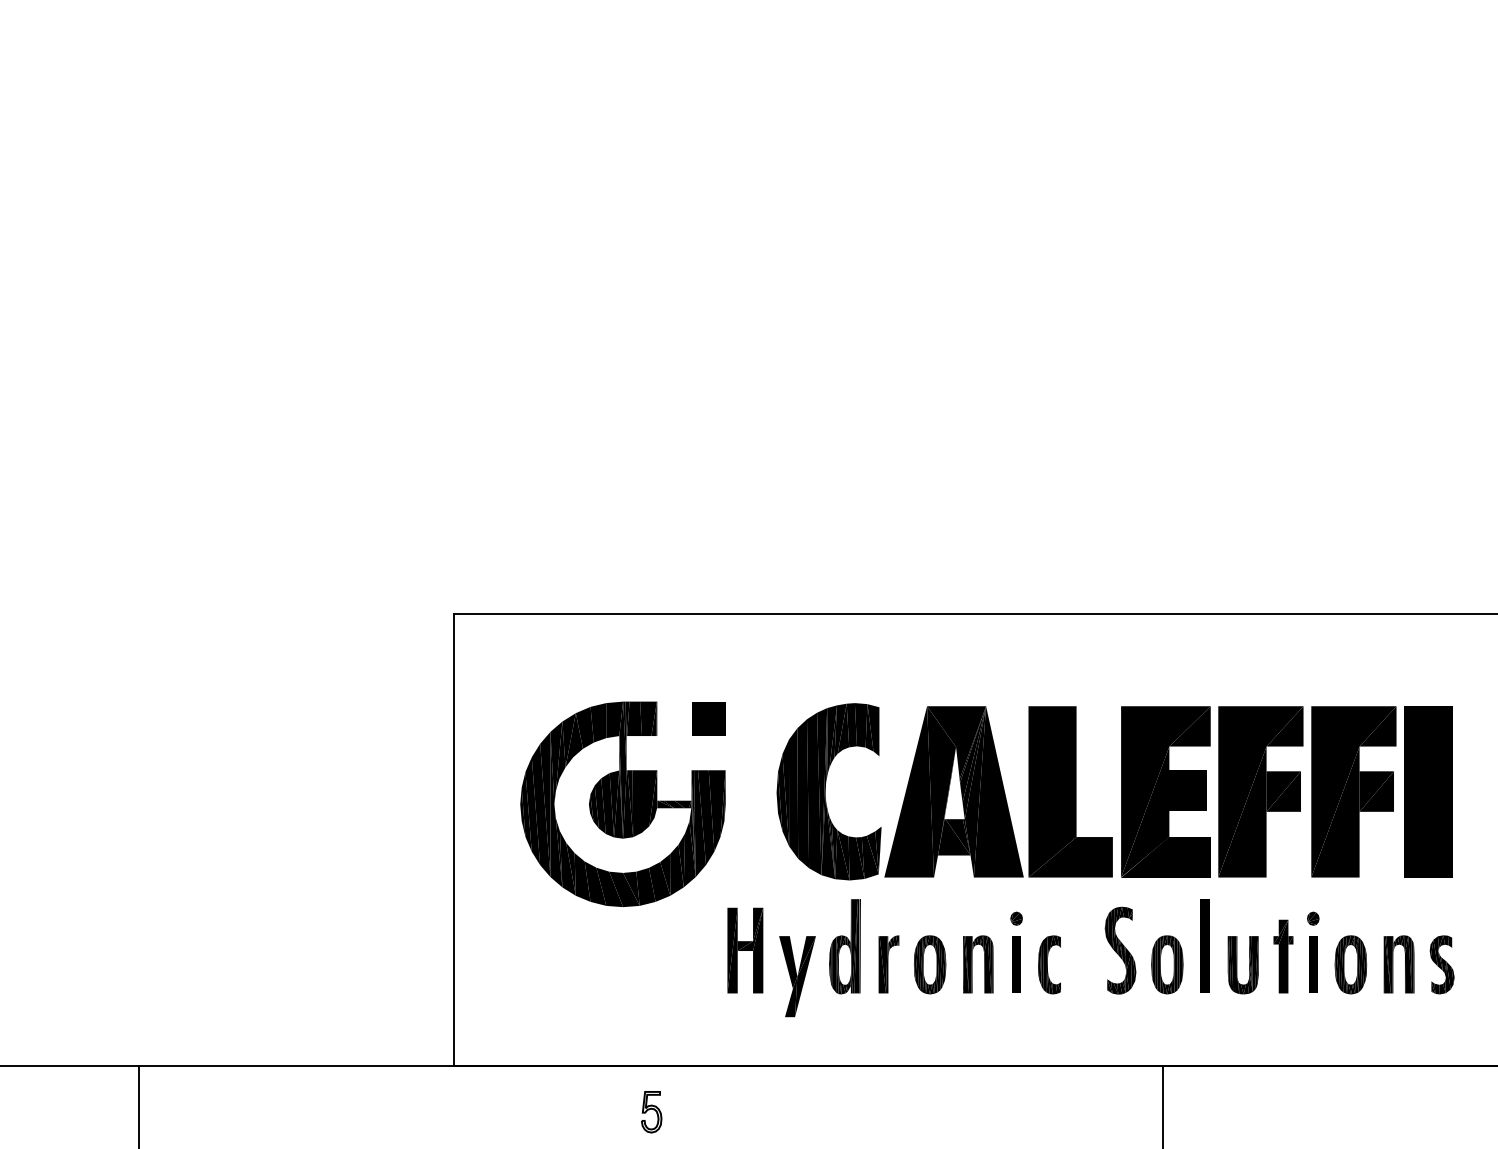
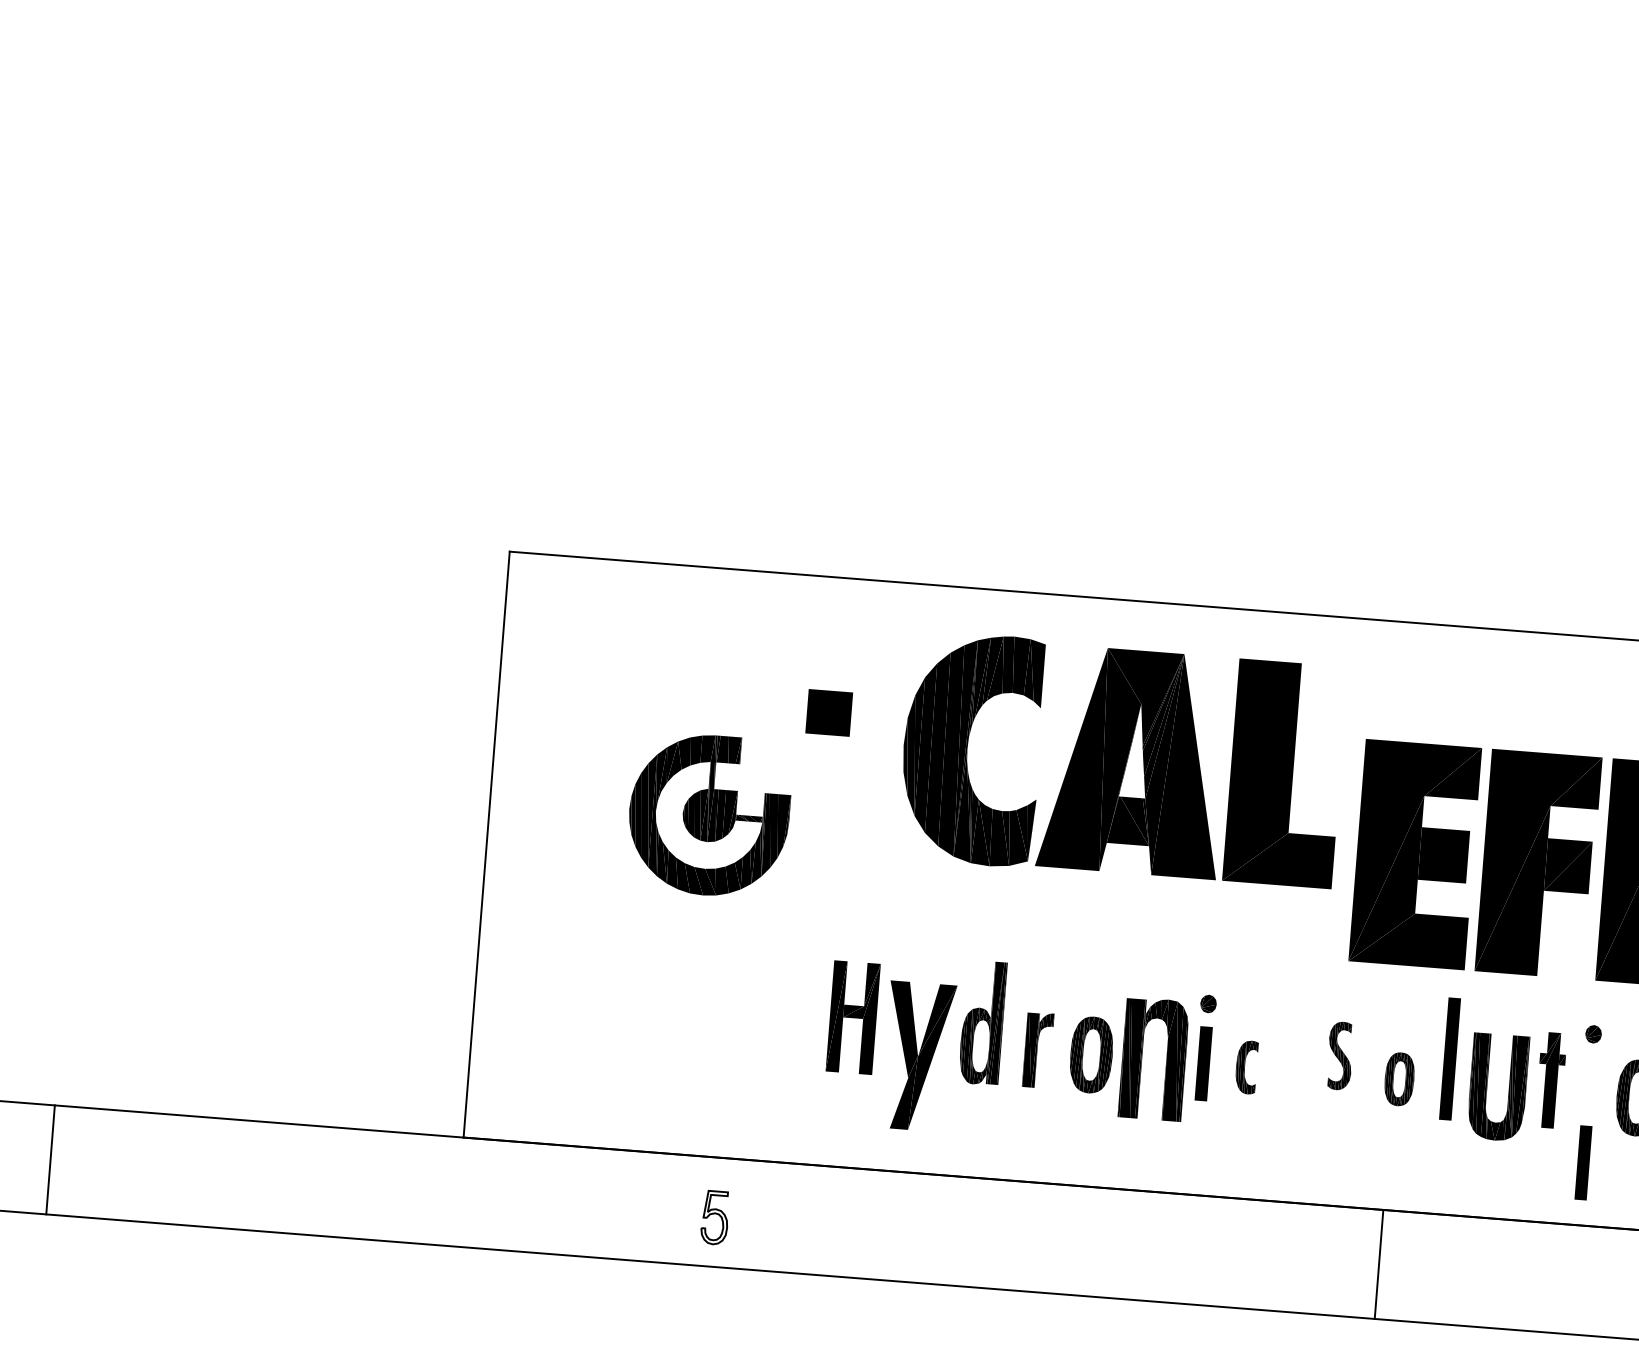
part: (944, 791) -> (1121, 760), moved
part: (622, 804) -> (708, 815), size x0.6
part: (1120, 950) -> (1340, 1055), size x0.6
part: (978, 964) -> (1154, 1059), size x1.6
part: (1049, 964) -> (1246, 1066), size x0.7
part: (1167, 964) -> (1399, 1078), size x0.7
part: (1313, 964) -> (1583, 1162), moved
part: (1242, 965) -> (1496, 1087), size x1.4
part: (797, 976) -> (918, 1056), size x1.4

